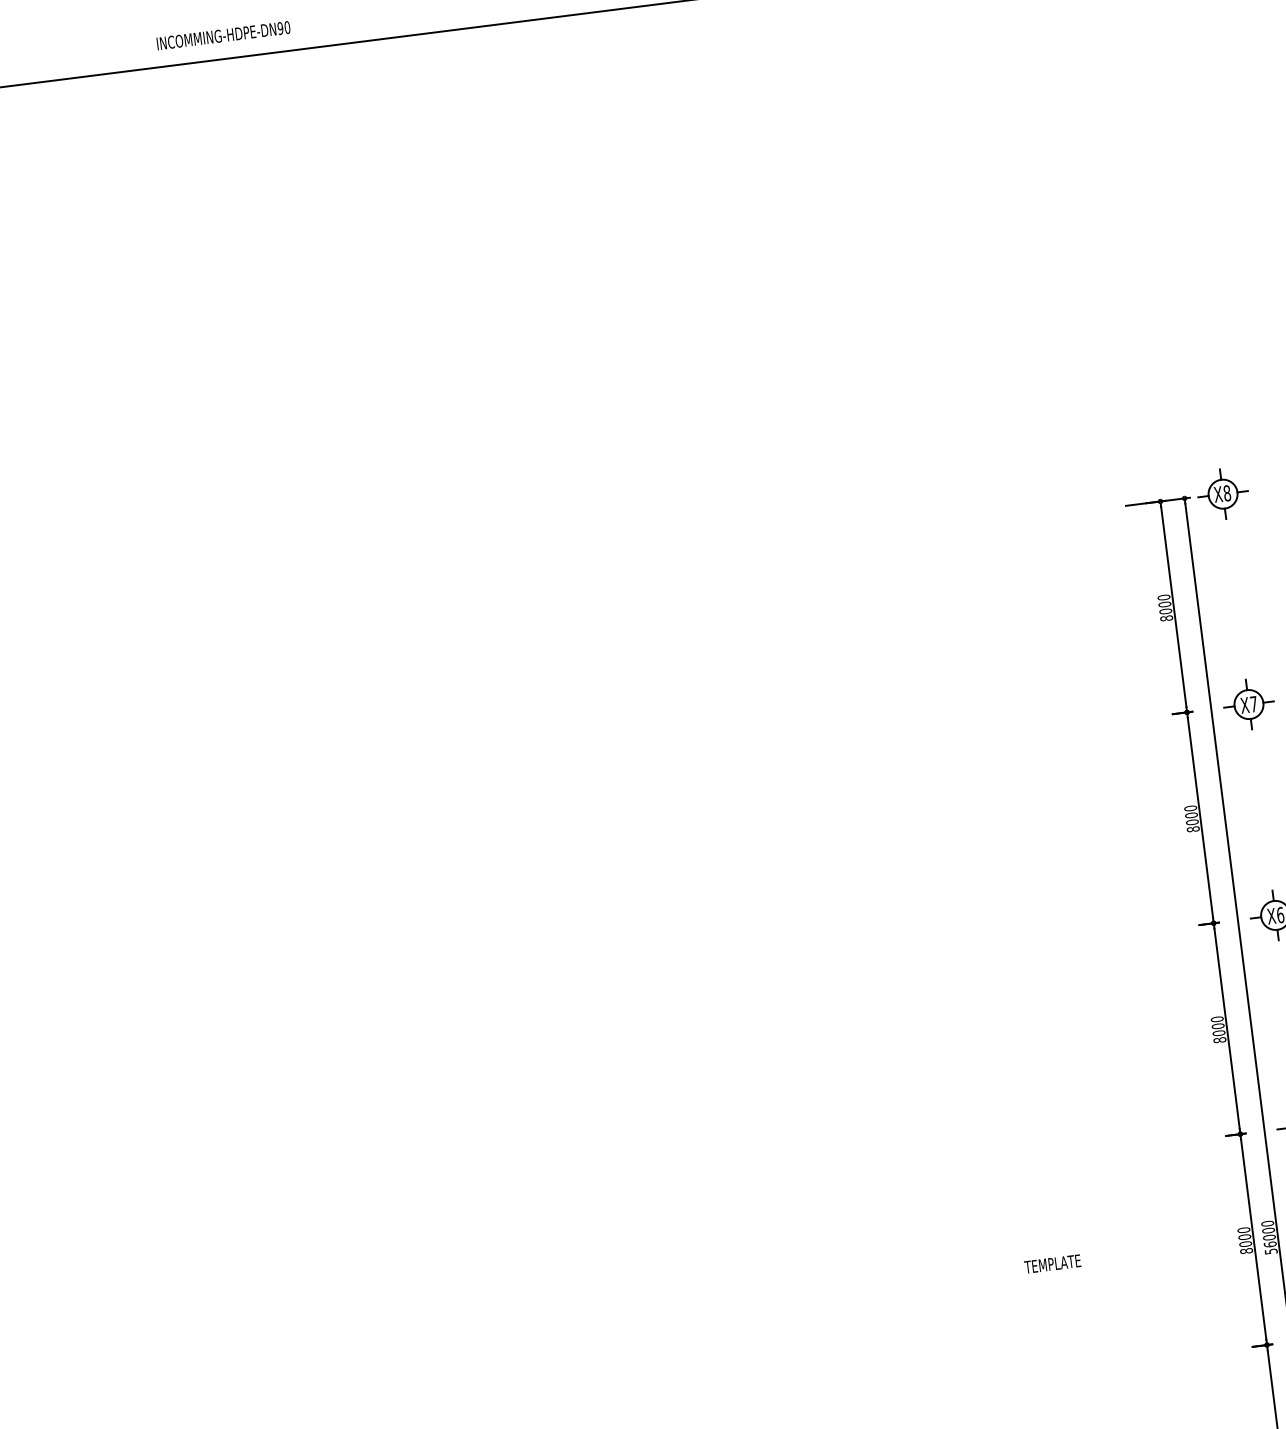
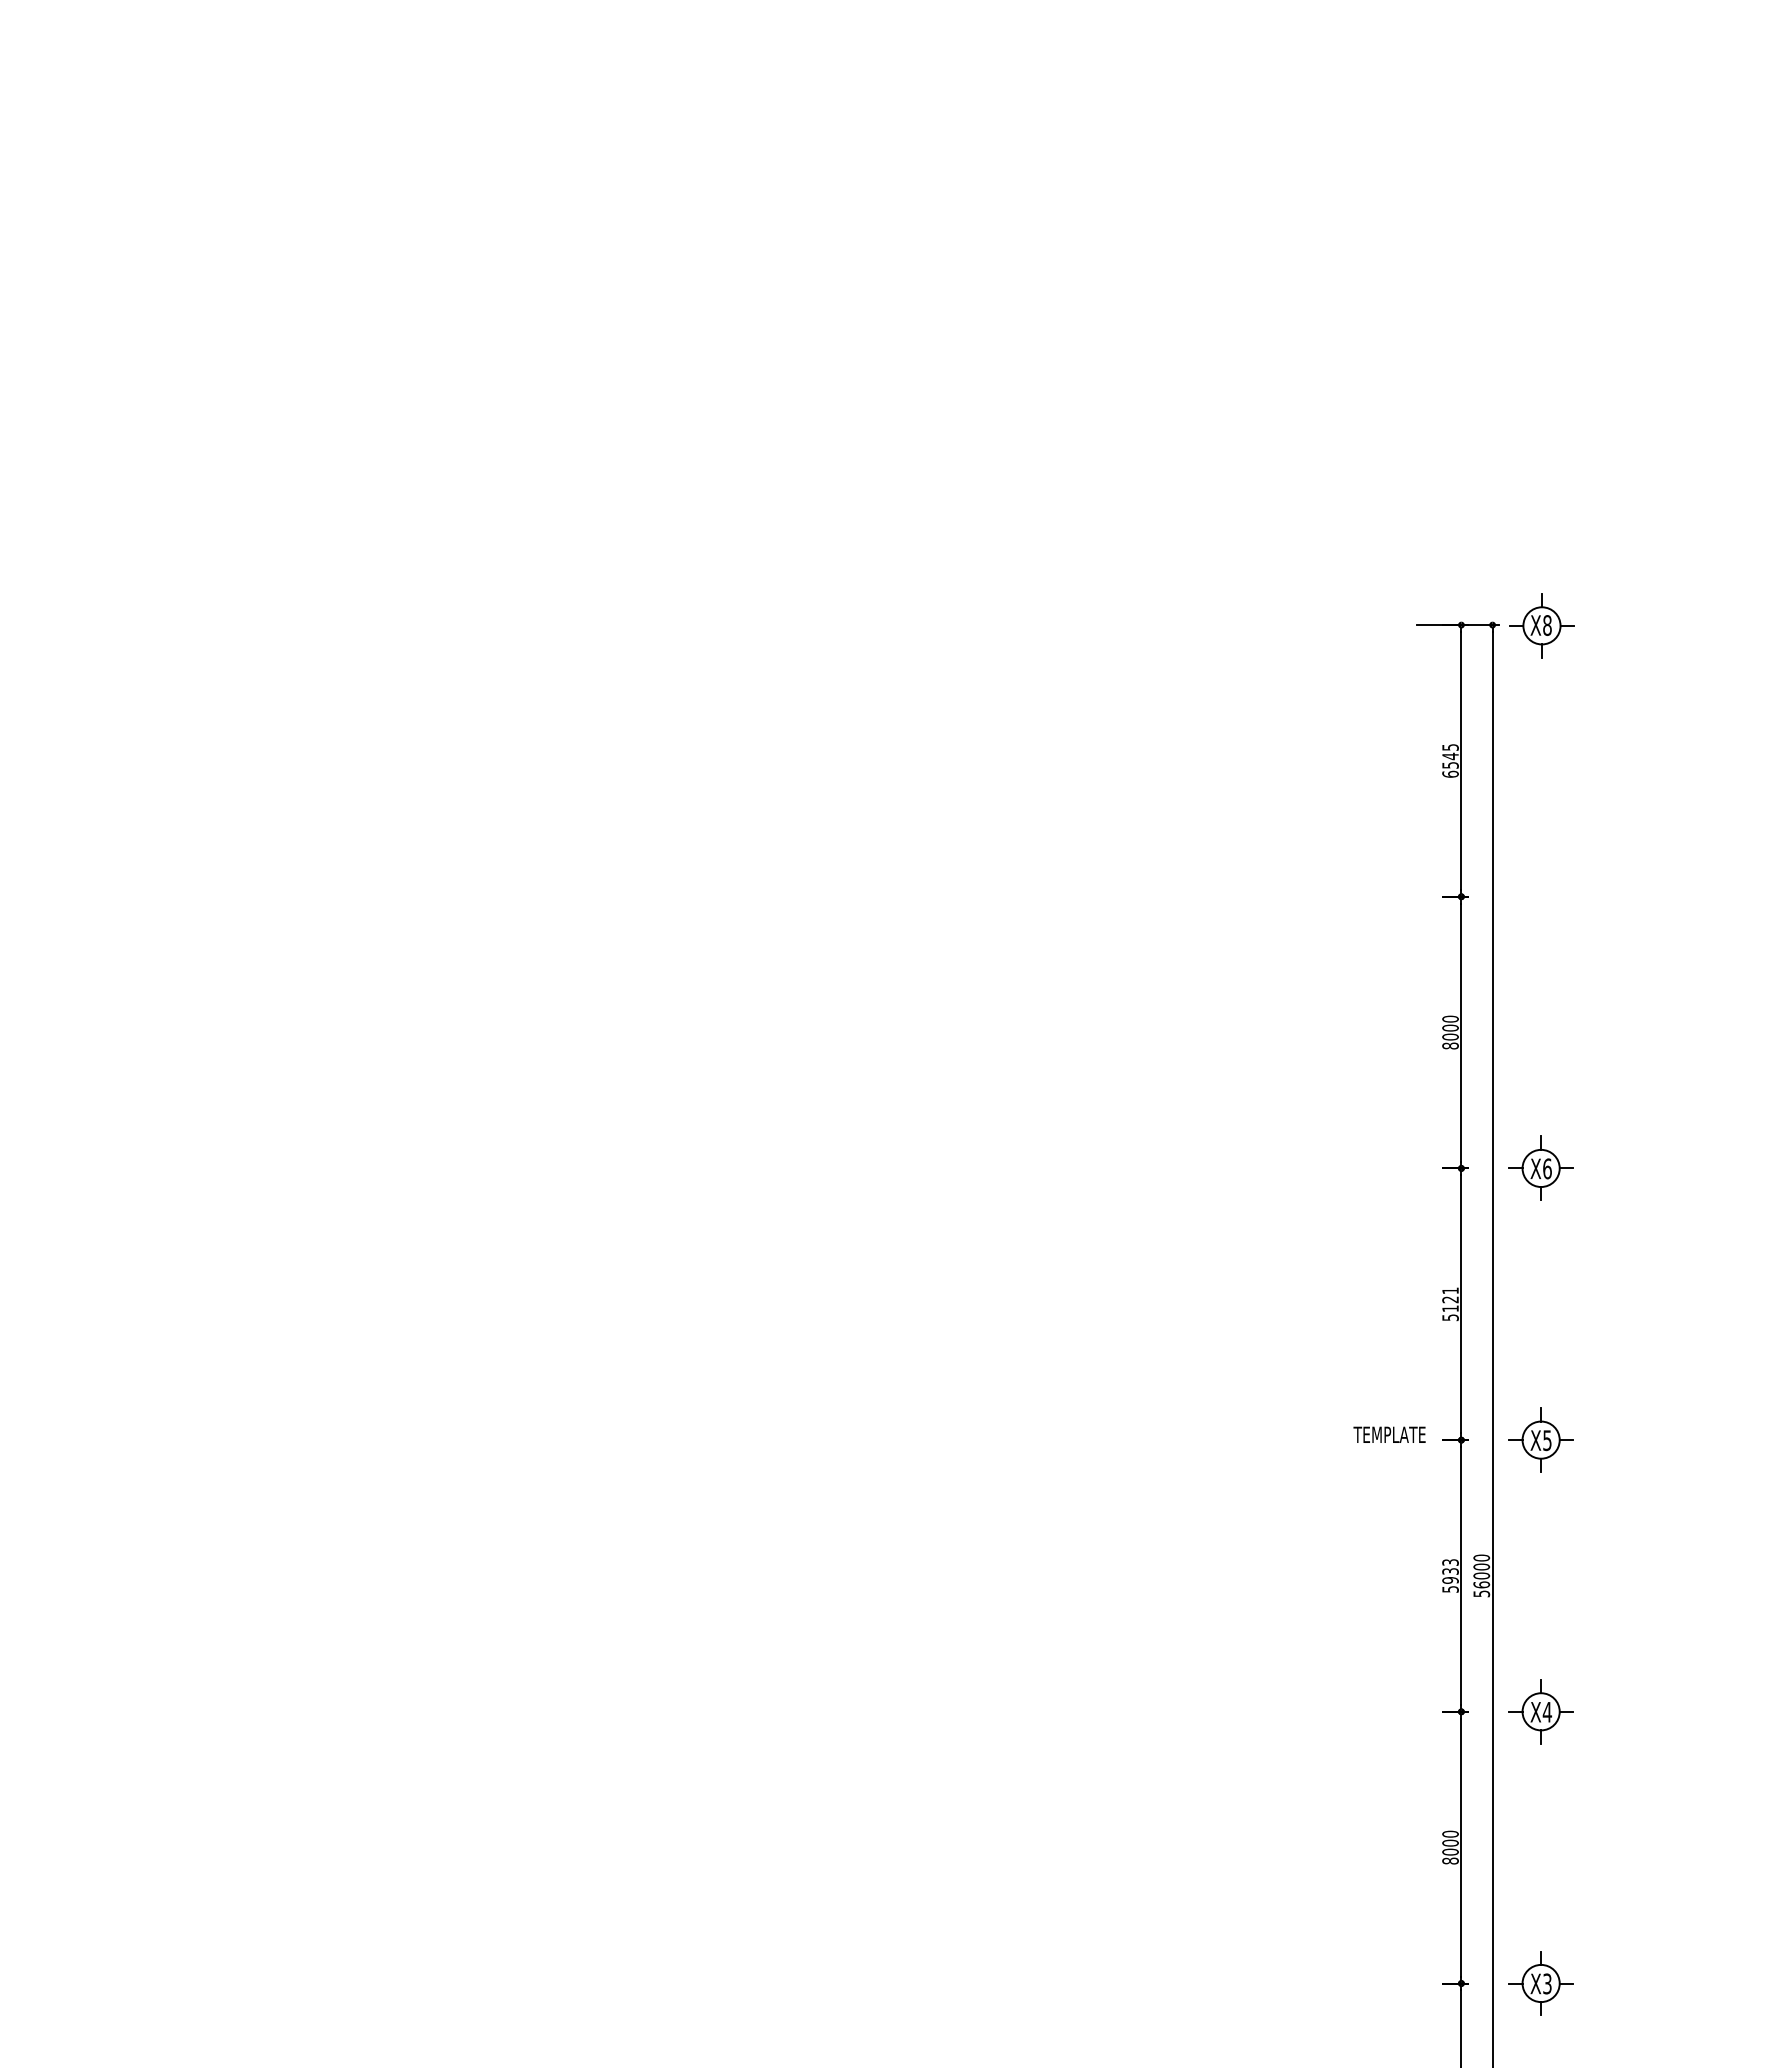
text: (1165, 607) -> (1450, 760), 8000 -> 6545
part: (1248, 704) -> (1540, 896), removed
text: (1218, 1029) -> (1450, 1304), 8000 -> 5121
text: (1245, 1240) -> (1450, 1575), 8000 -> 5933
text: (1052, 1263) -> (1389, 1434), moved

